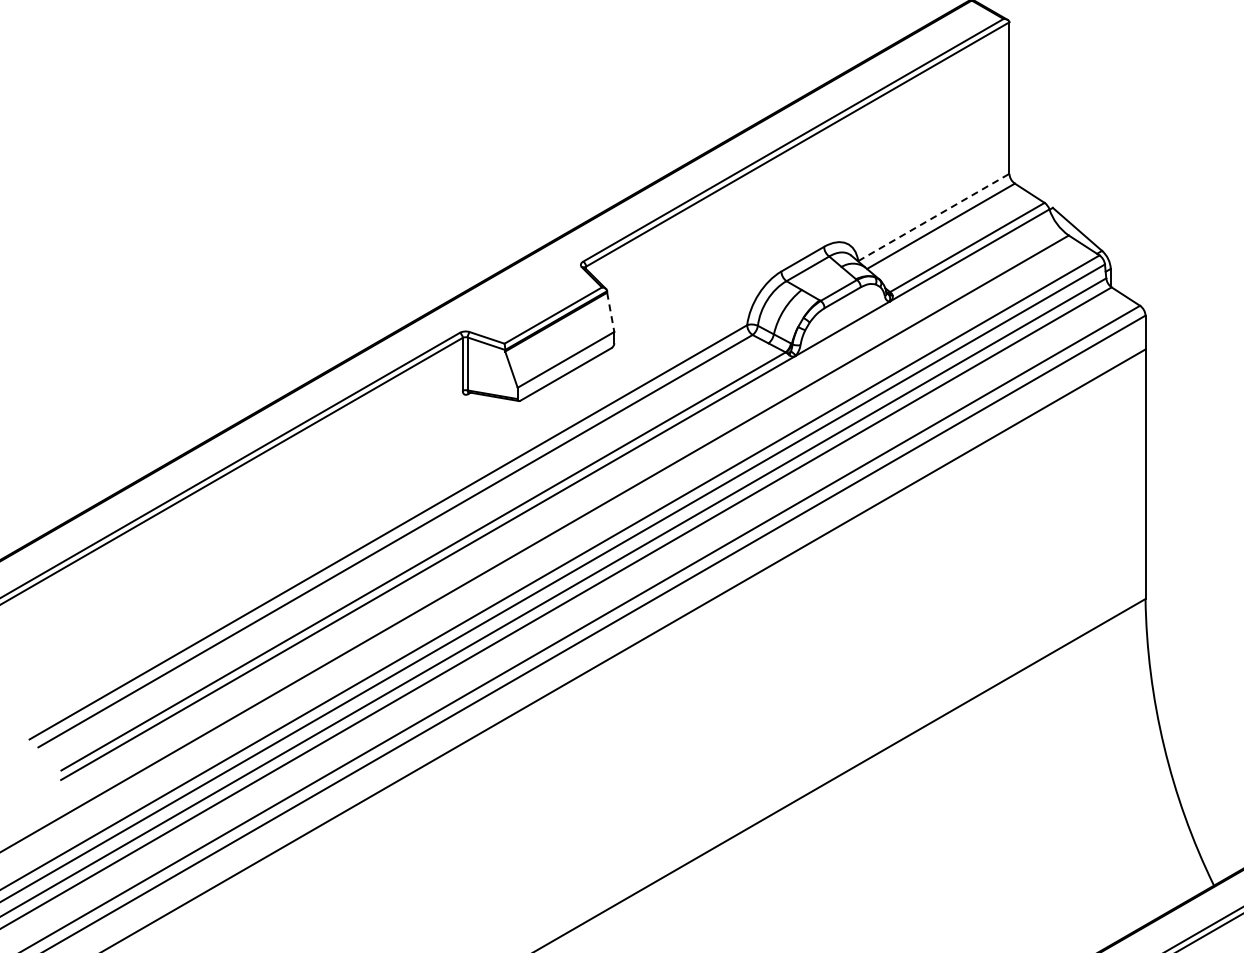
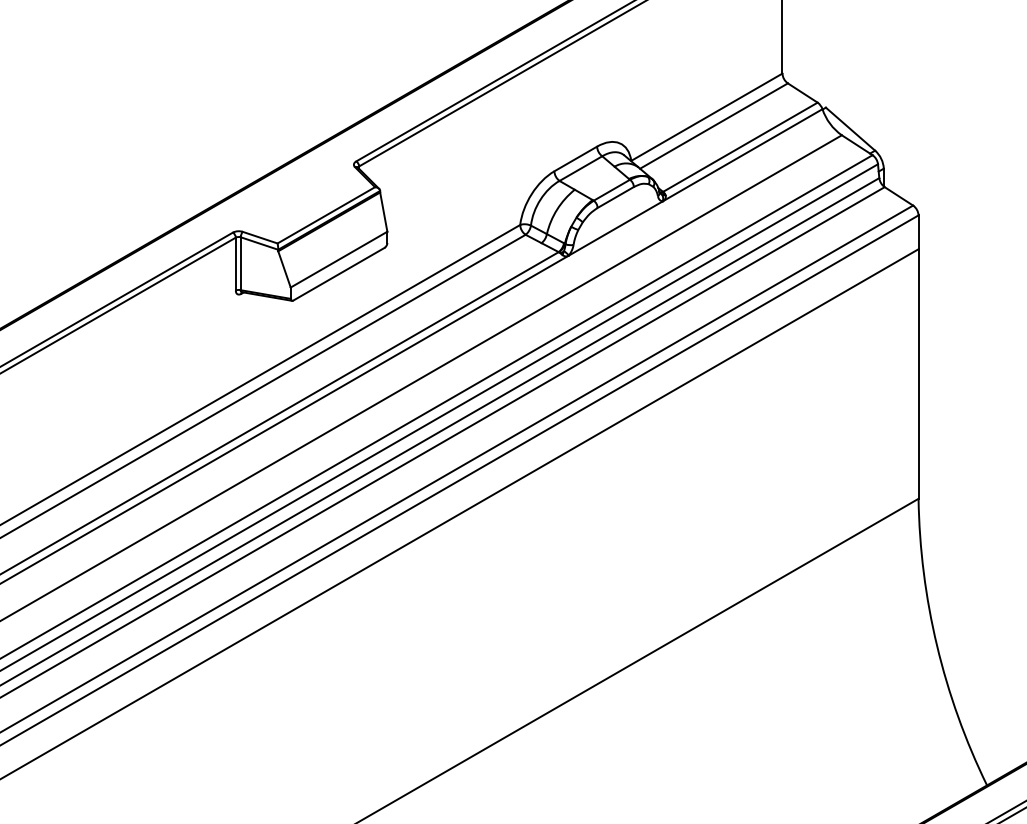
line: (934, 217) -> (707, 117), dashed -> solid
line: (610, 312) -> (383, 212), dashed -> solid

